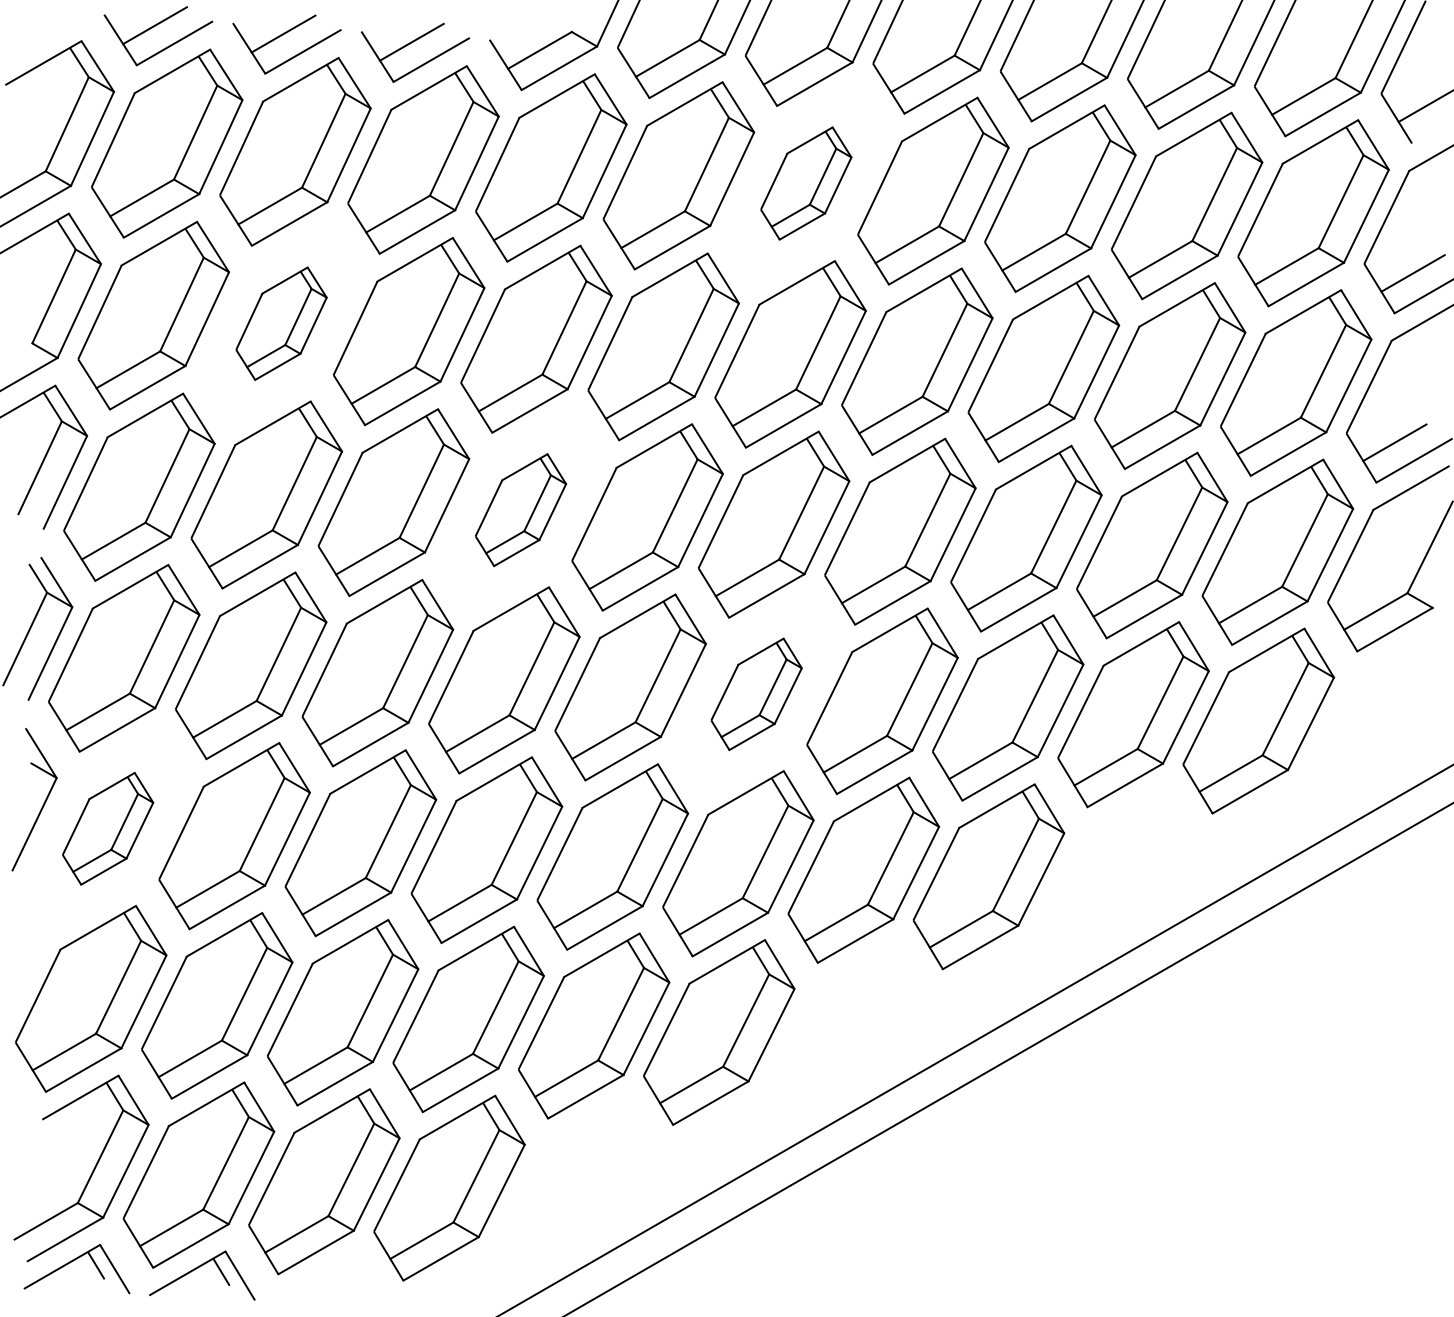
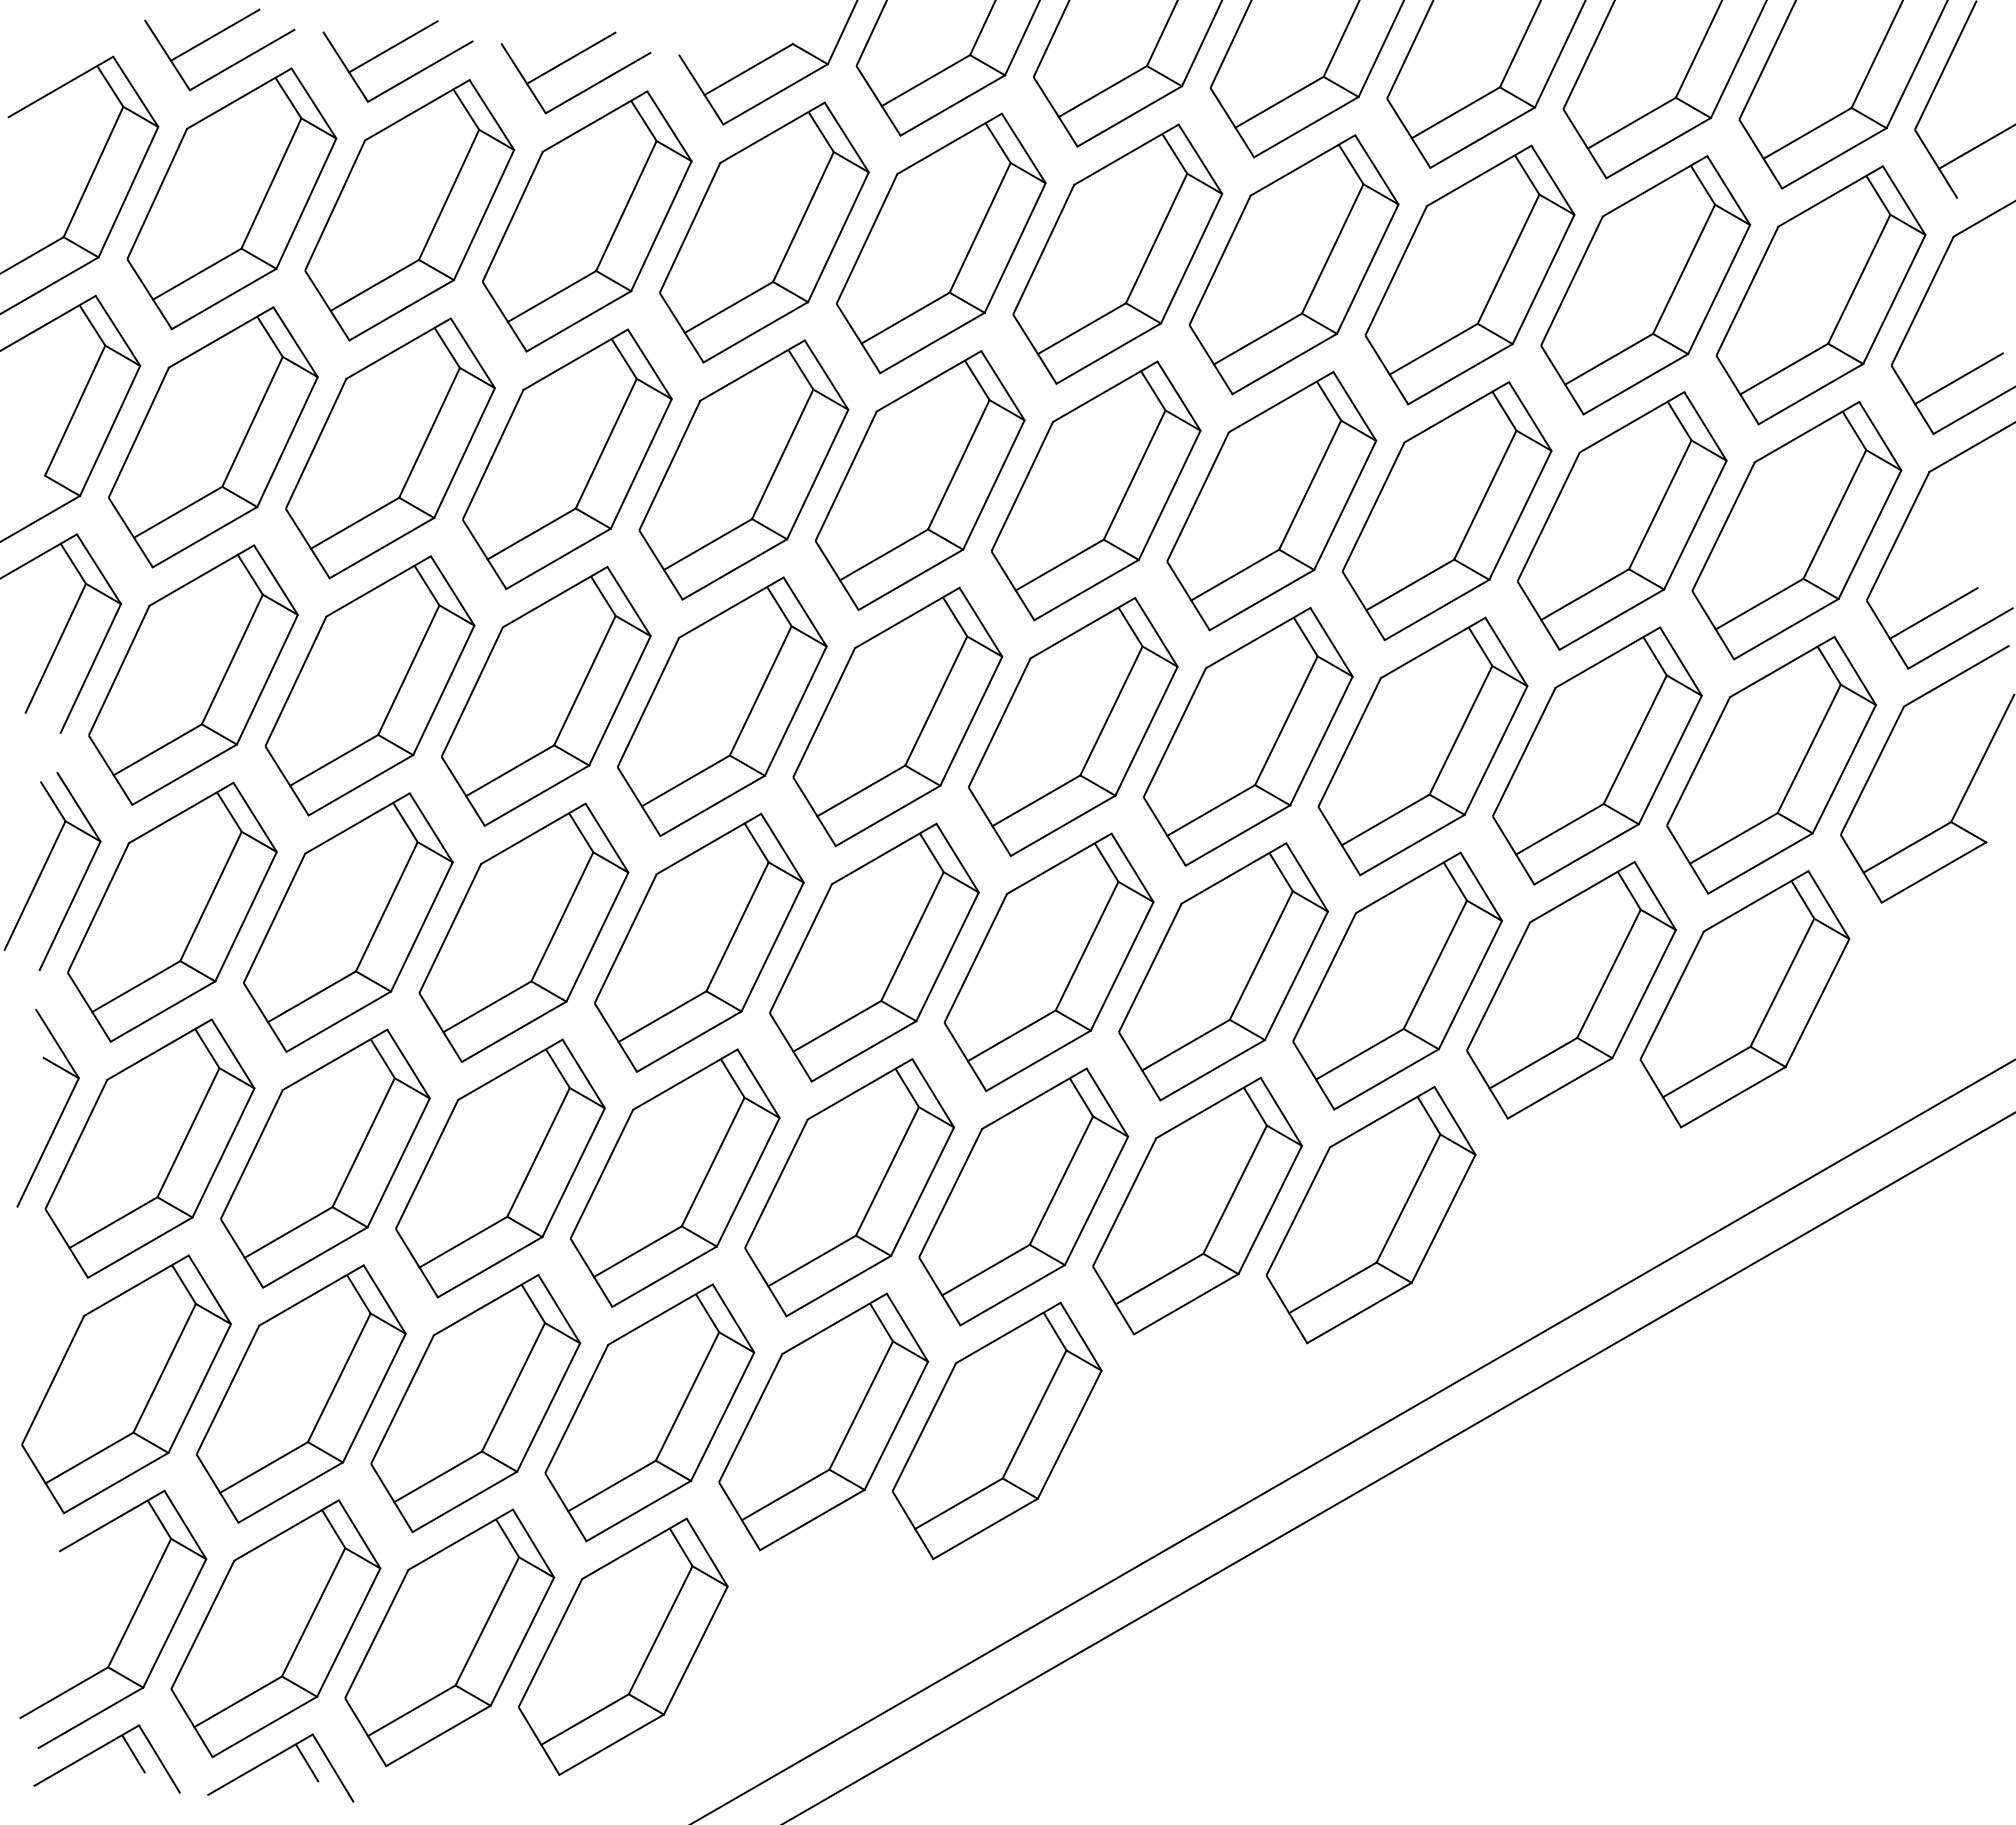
part: (805, 183) -> (1117, 253), size x1.67
part: (281, 323) -> (390, 448), size x1.67
part: (521, 509) -> (722, 706), size x1.67
part: (756, 693) -> (1048, 961), size x1.67
part: (107, 828) -> (149, 1148), size x1.67

